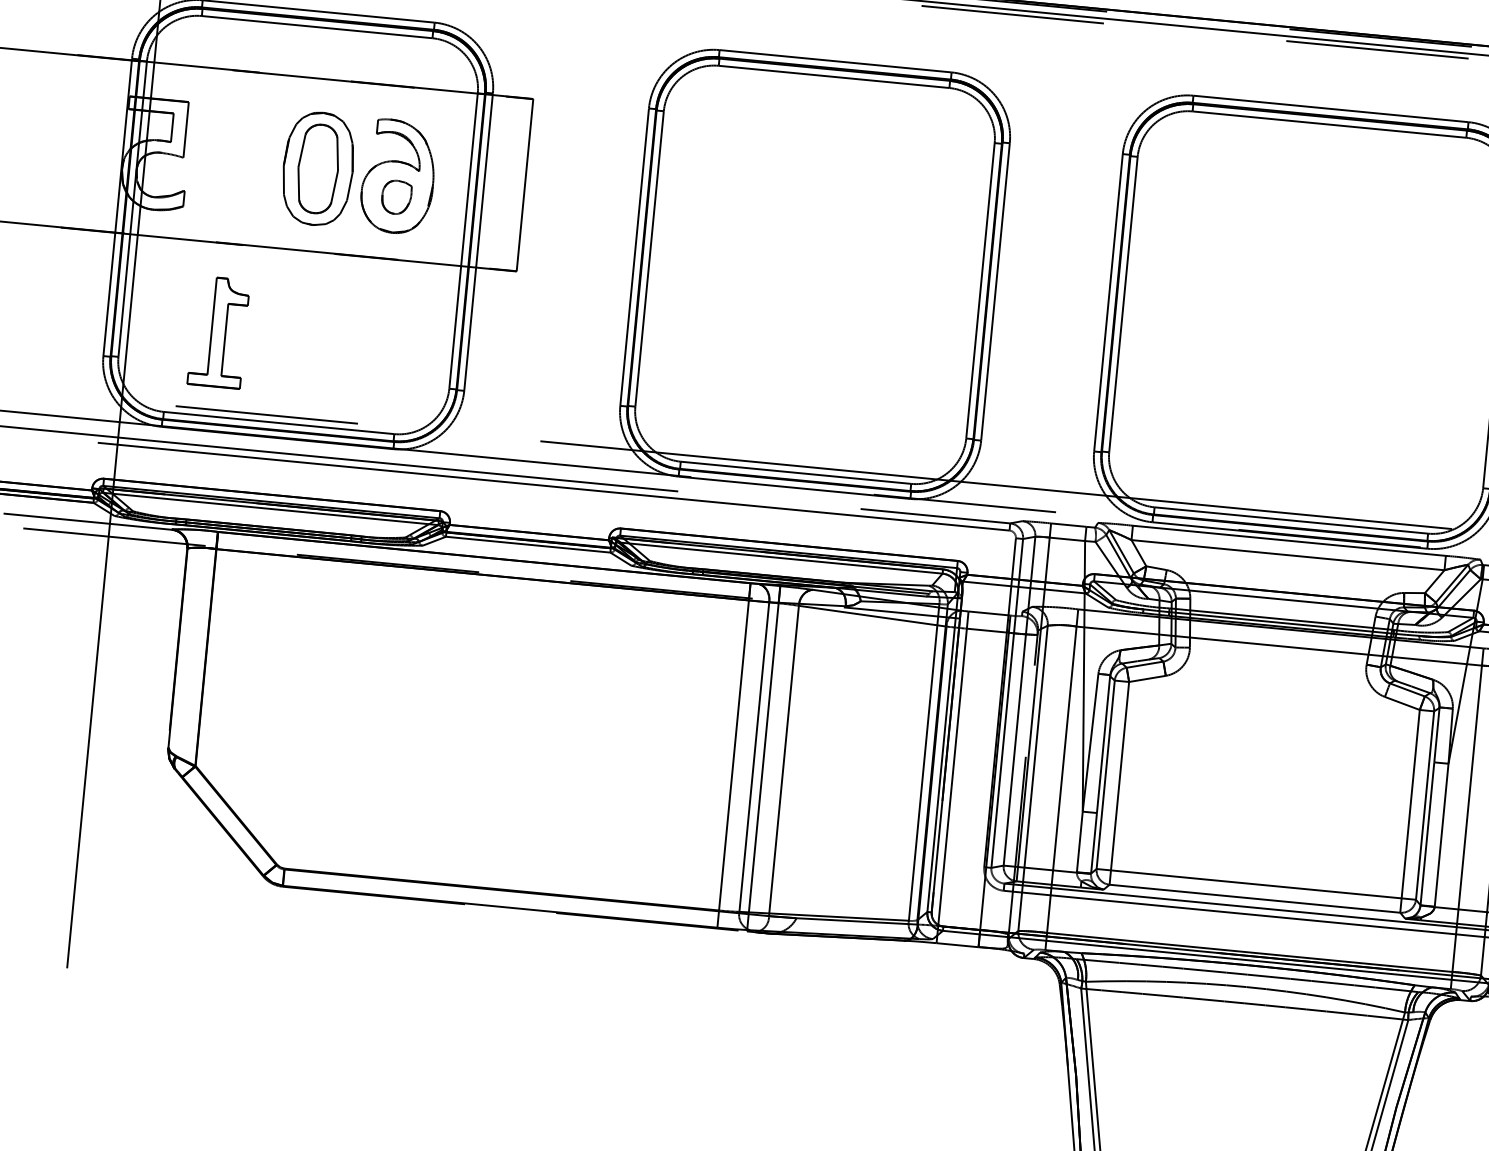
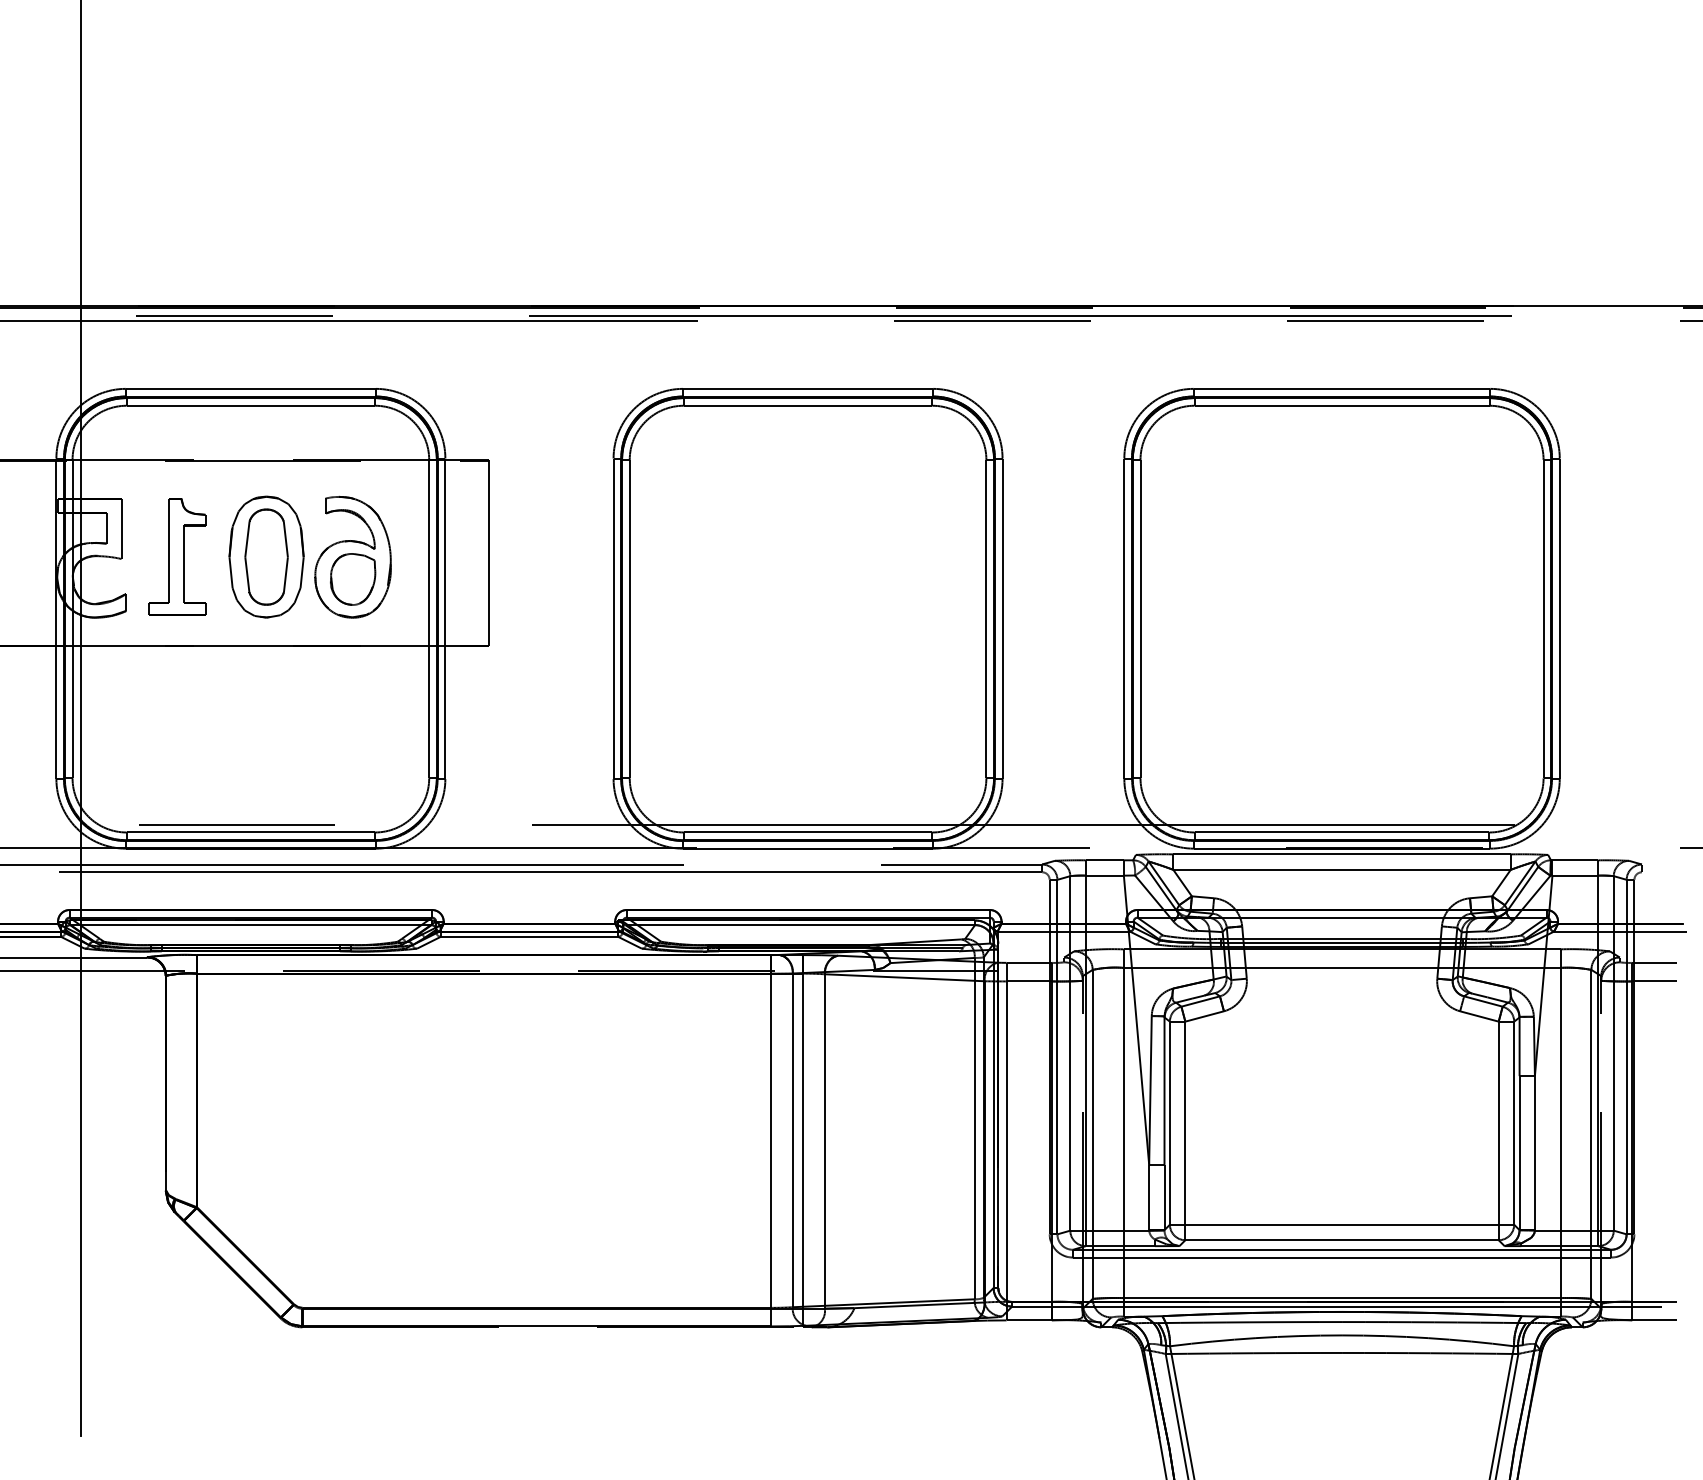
part: (396, 197) -> (353, 579), size x1.43
part: (219, 332) -> (177, 556), moved

